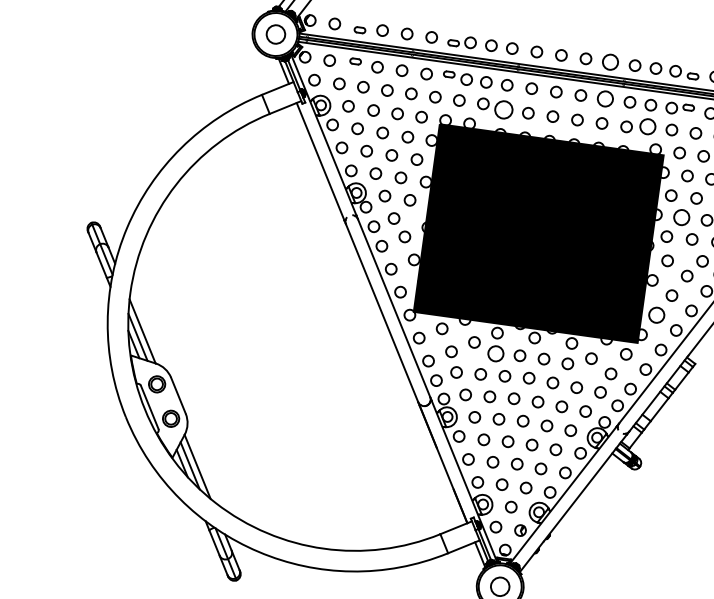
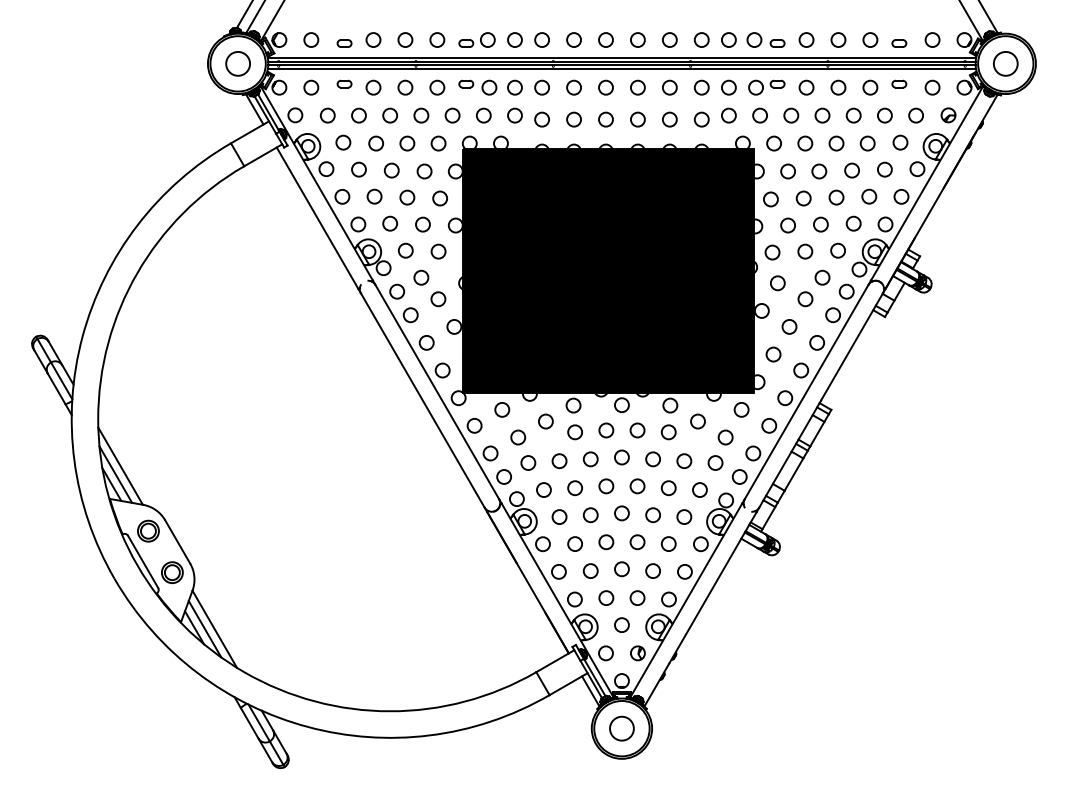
circle: (610, 61) -> (669, 39), size x0.71
circle: (605, 98) -> (669, 87), size x0.71
circle: (503, 109) -> (541, 119), size x0.62
circle: (647, 126) -> (728, 115), size x0.71
circle: (681, 217) -> (787, 225), size x0.71
circle: (656, 315) -> (773, 354), size x0.71
circle: (495, 353) -> (574, 432), size x0.71

